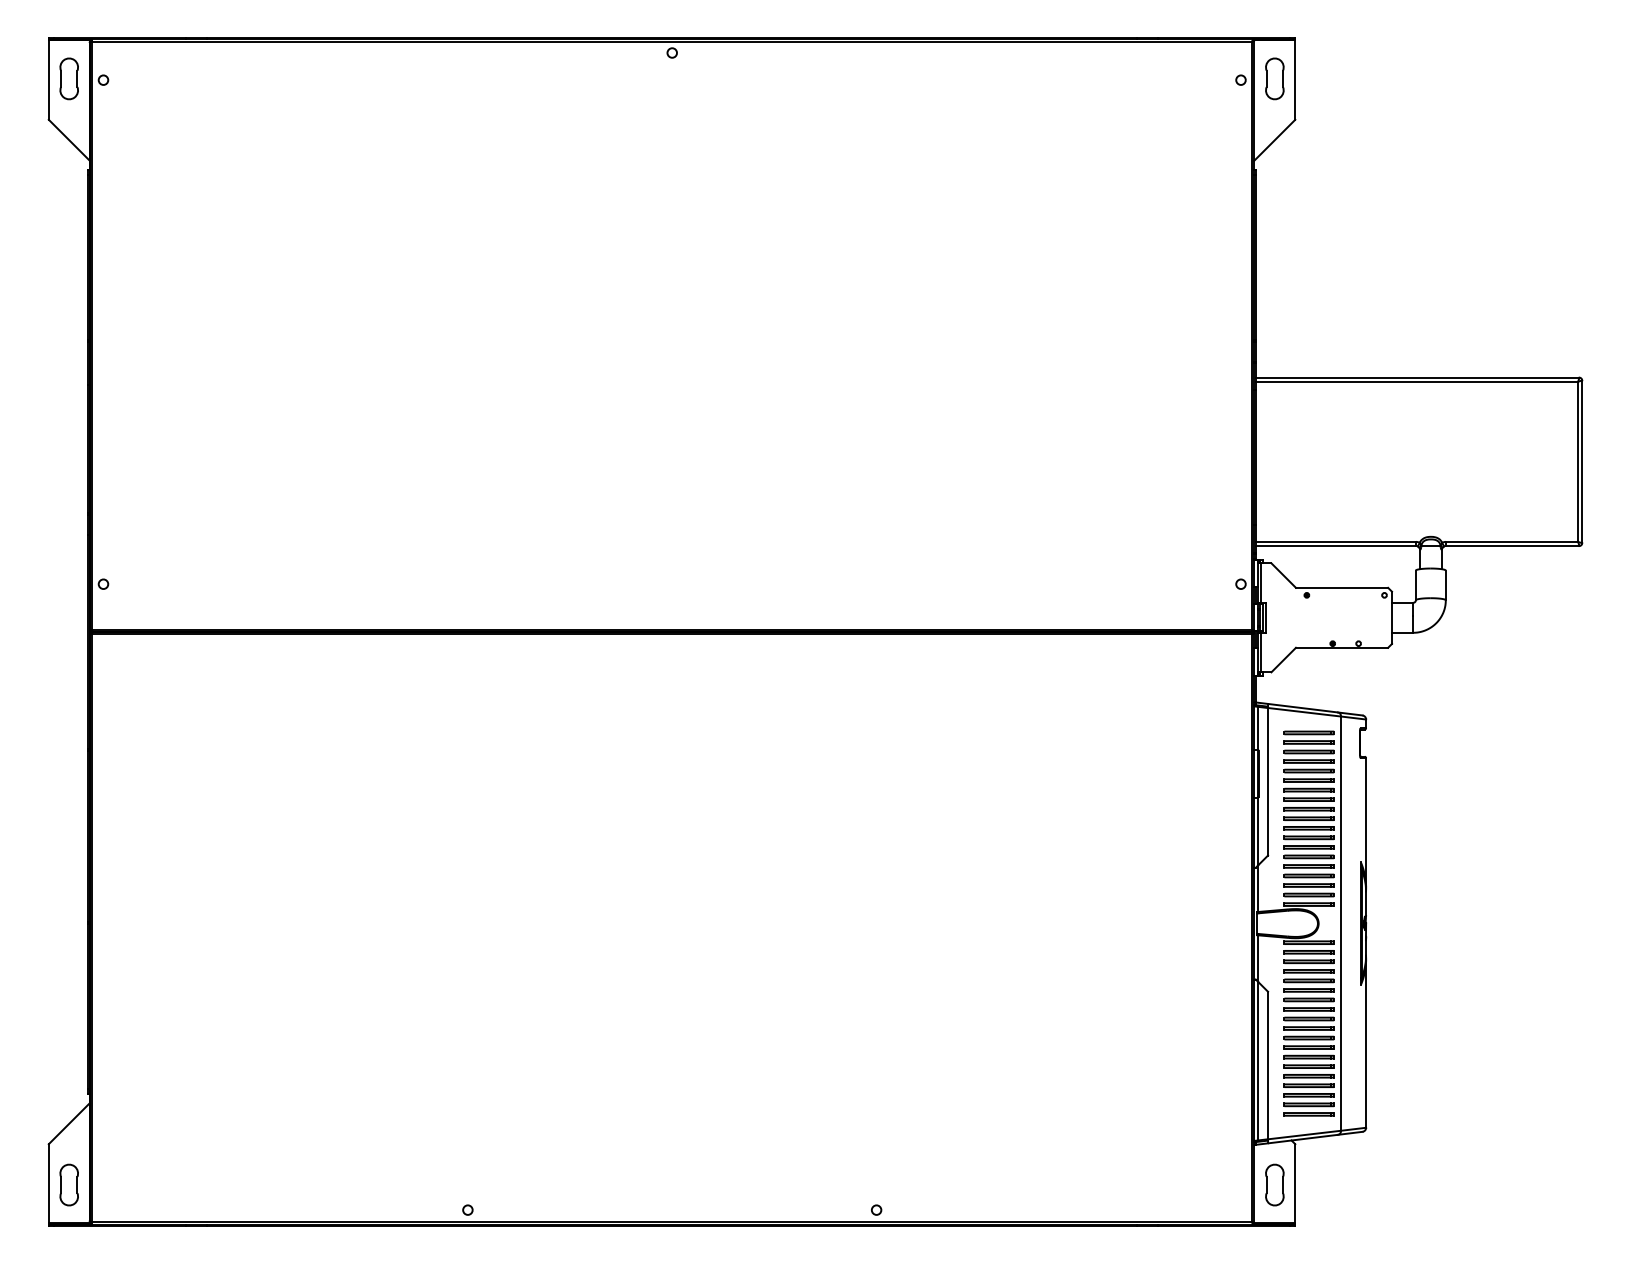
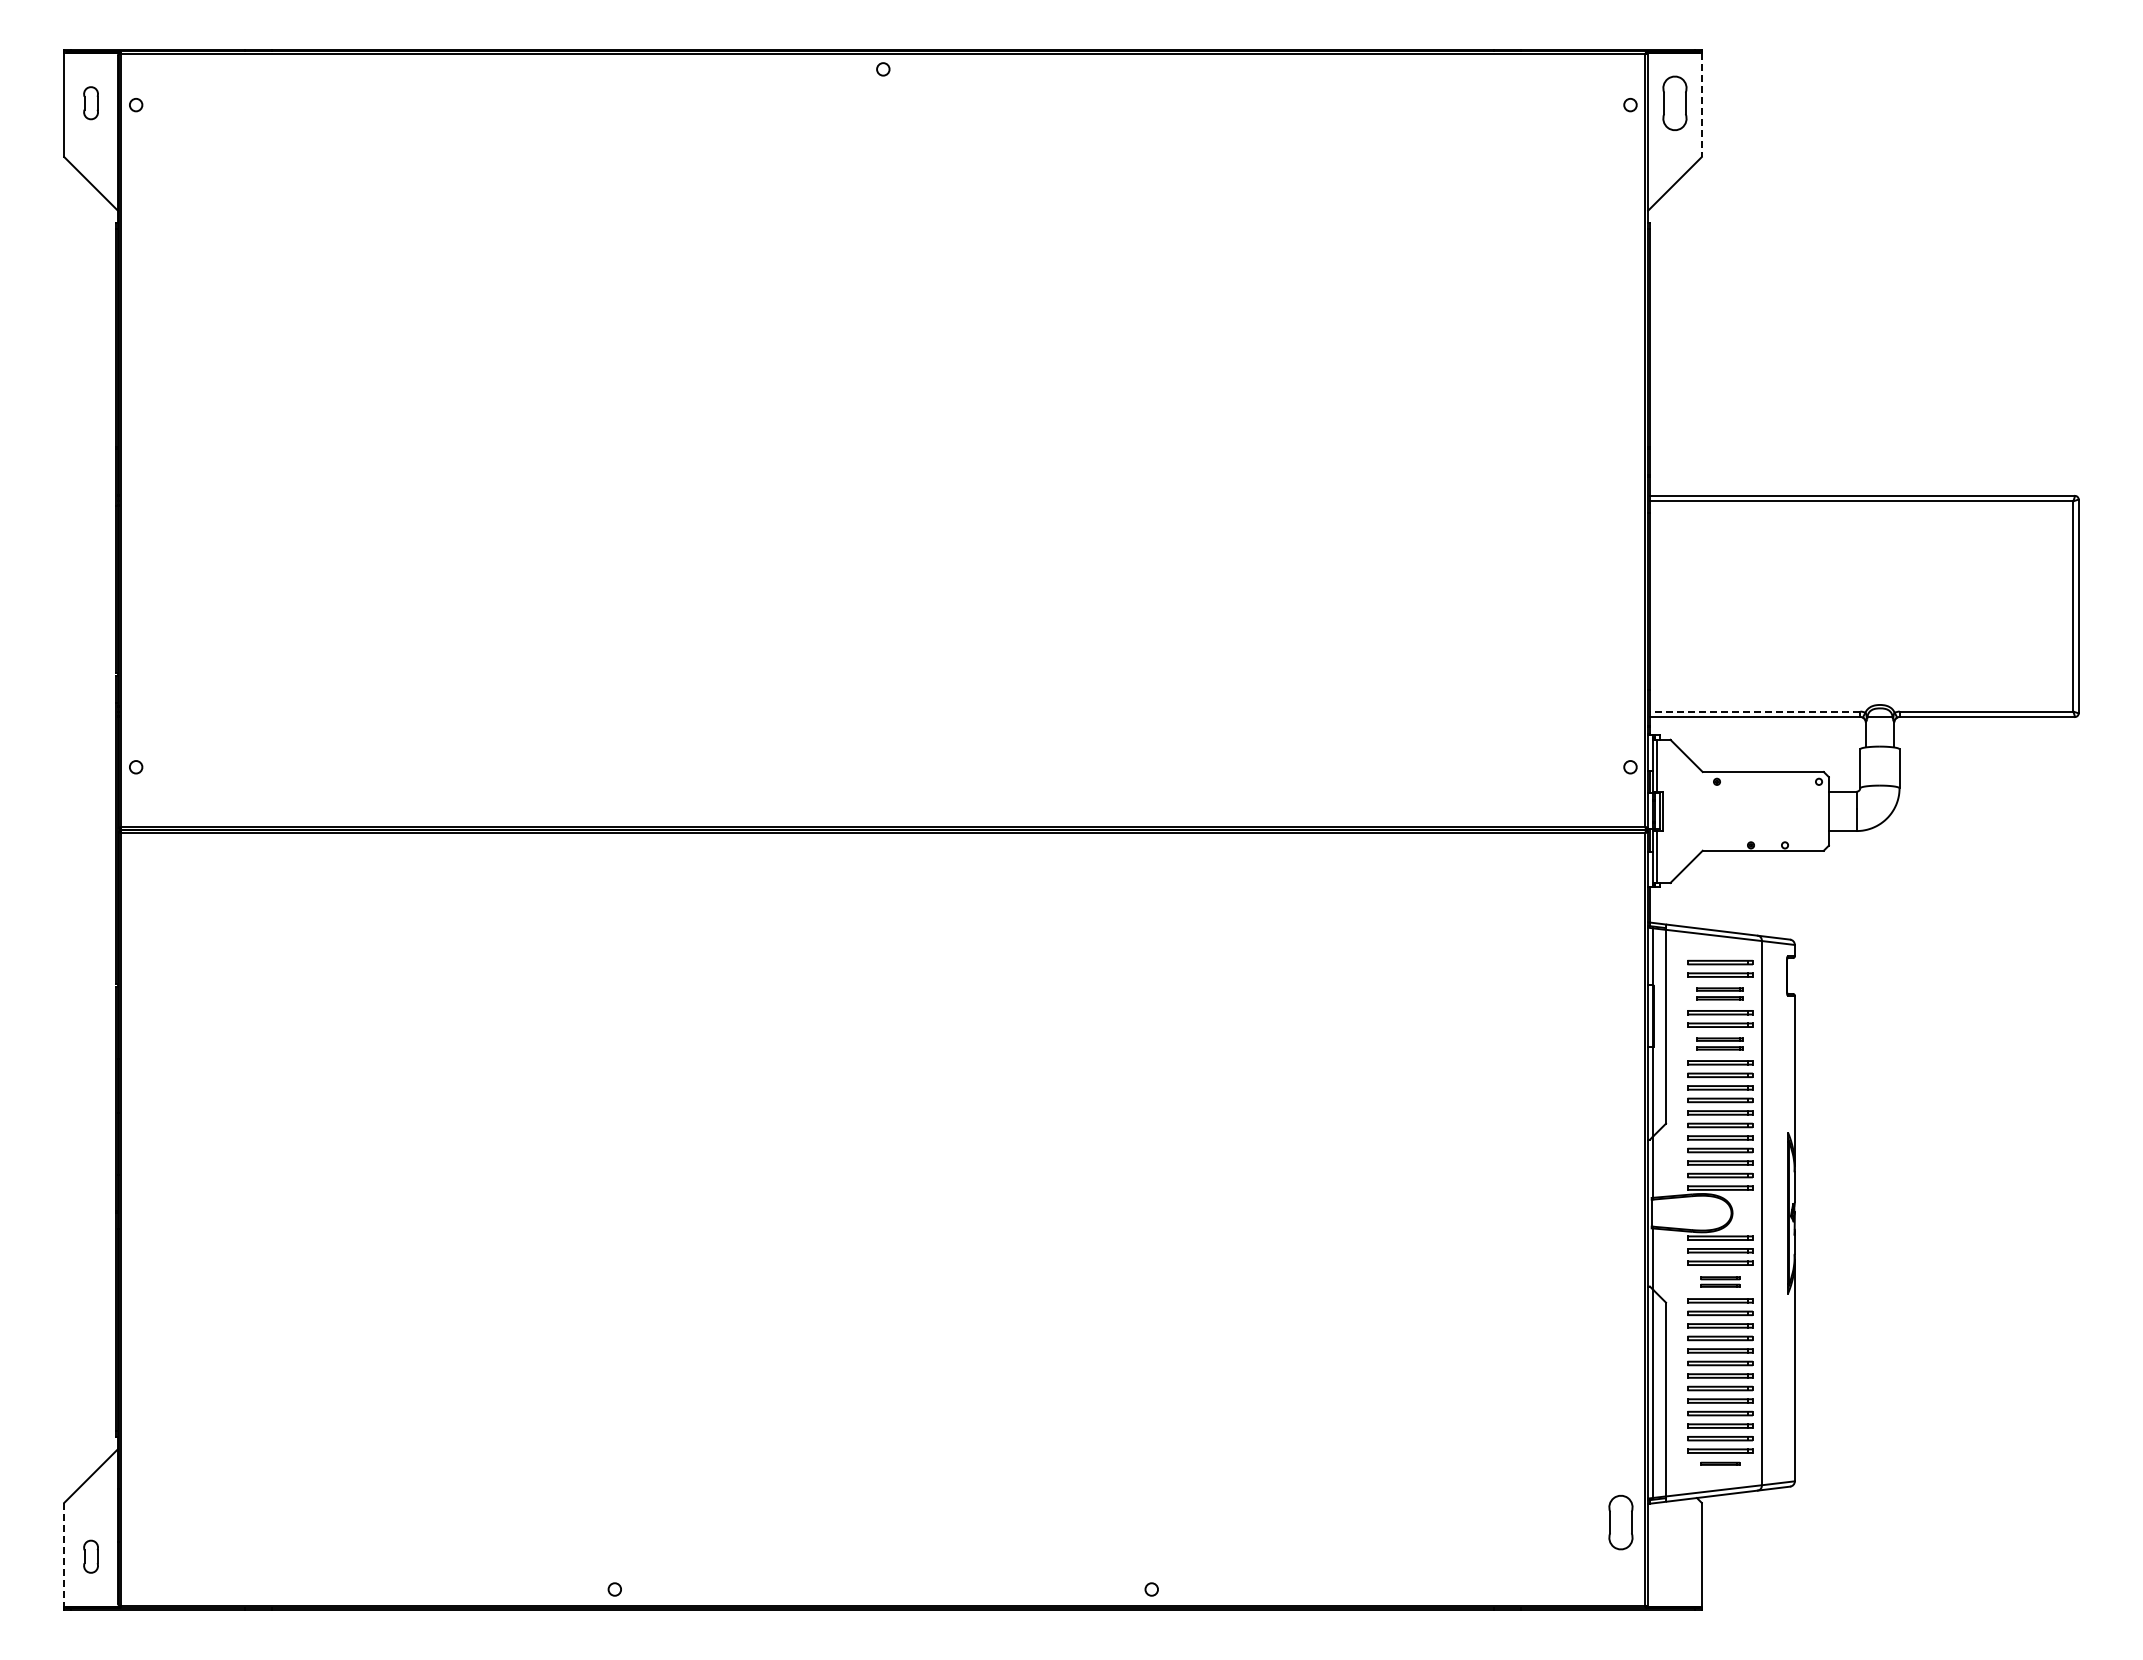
part: (68, 78) -> (90, 102), size x0.6
line: (1295, 80) -> (1701, 105), solid -> dashed
line: (1335, 541) -> (1754, 711), solid -> dashed
part: (1309, 756) -> (1720, 993), size x0.7
part: (1309, 794) -> (1720, 1043), size x0.7
part: (1309, 975) -> (1720, 1281), size x0.6
part: (1309, 1114) -> (1720, 1463), size x0.6
line: (48, 1184) -> (64, 1555), solid -> dashed
part: (68, 1185) -> (90, 1556), size x0.6
part: (1274, 1185) -> (1620, 1522), moved

